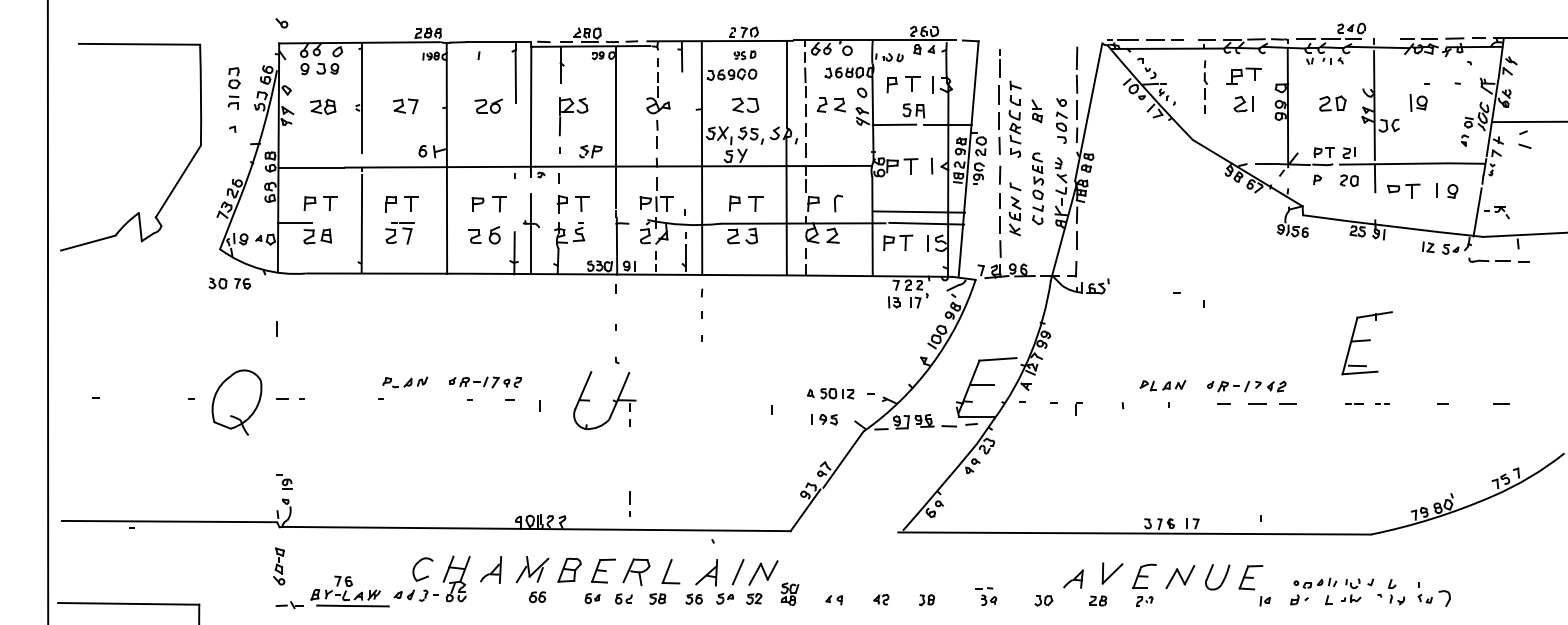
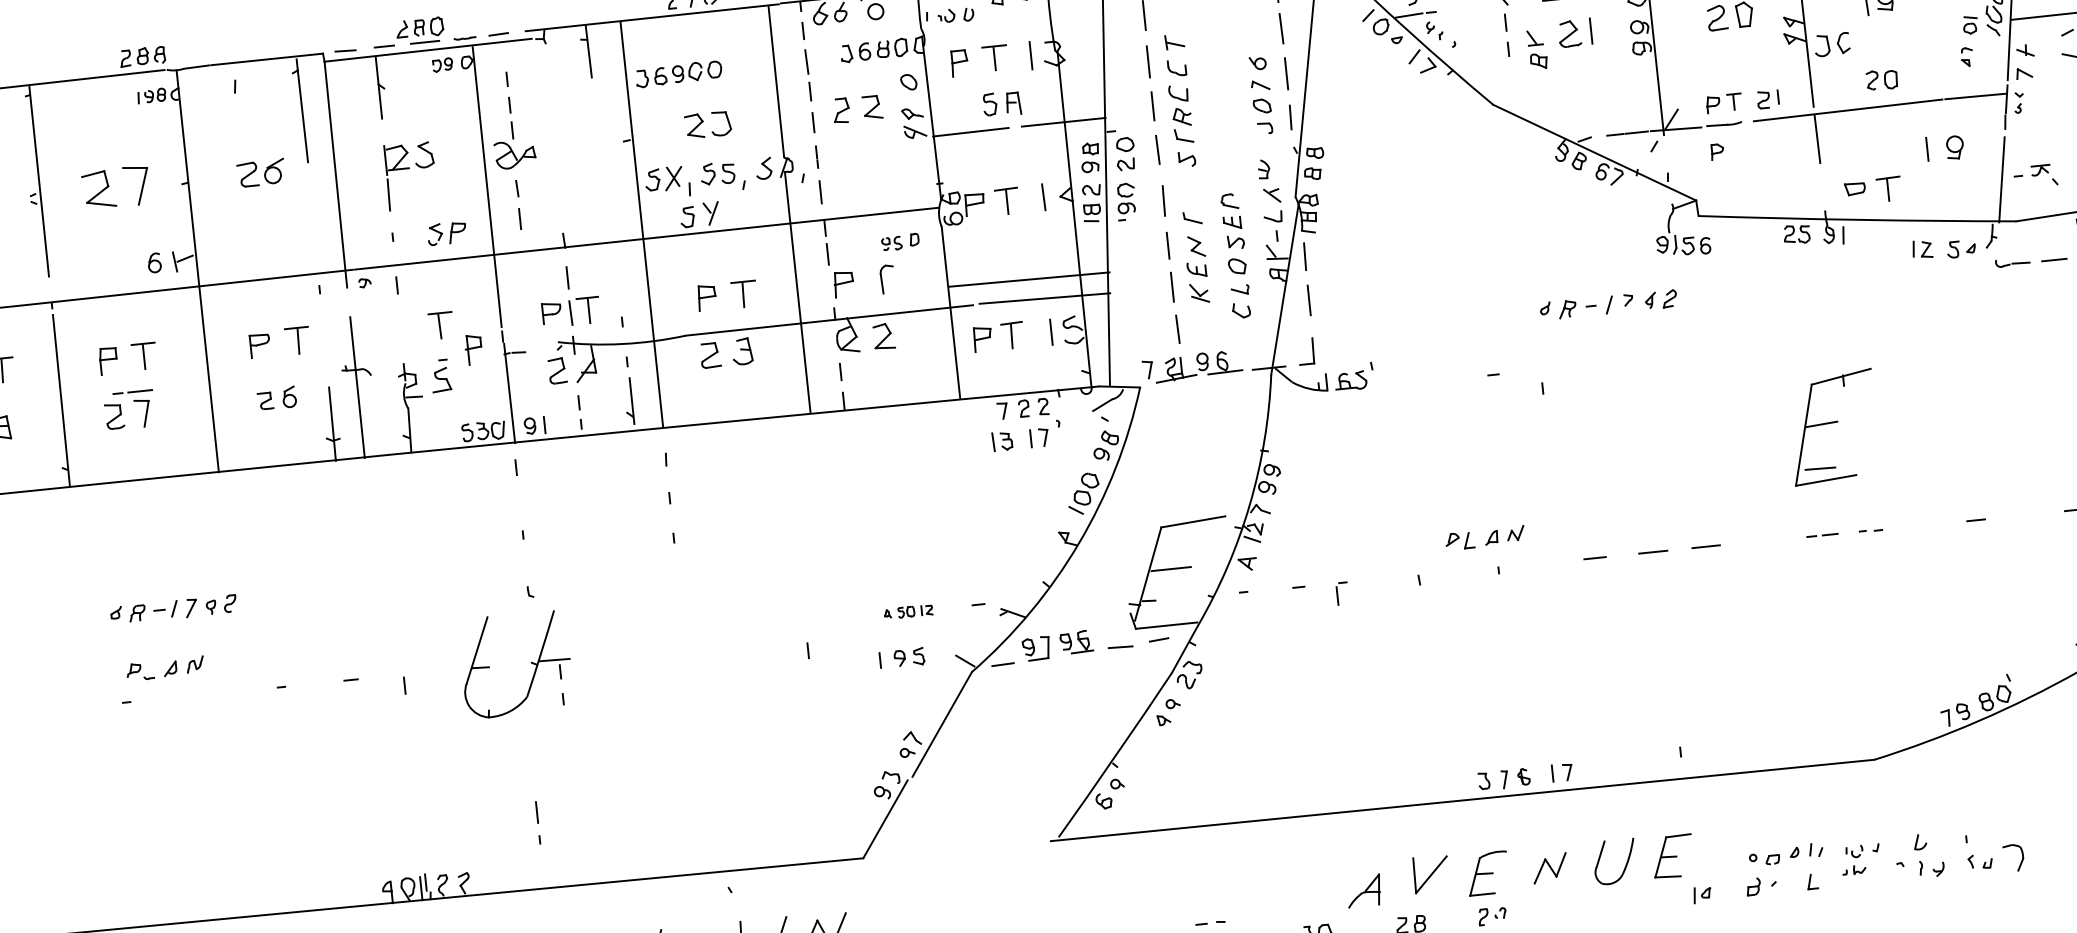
part: (744, 55) -> (899, 242), moved
part: (658, 103) -> (515, 150), moved
part: (405, 106) -> (116, 188), size x1.6
part: (1036, 111) -> (1536, 50), moved
part: (1348, 180) -> (1880, 79), moved
part: (1037, 188) -> (1235, 255), moved
part: (1403, 190) -> (1872, 189), moved
part: (561, 204) -> (472, 350), moved
part: (484, 235) -> (277, 398), size x0.7
part: (485, 382) -> (173, 609), moved
part: (1246, 386) -> (1608, 305), moved
part: (830, 393) -> (907, 611), size x0.6
line: (629, 503) -> (537, 822), moved
part: (1180, 577) -> (1550, 868), size x0.7
part: (1357, 590) -> (1860, 859), size x0.7

